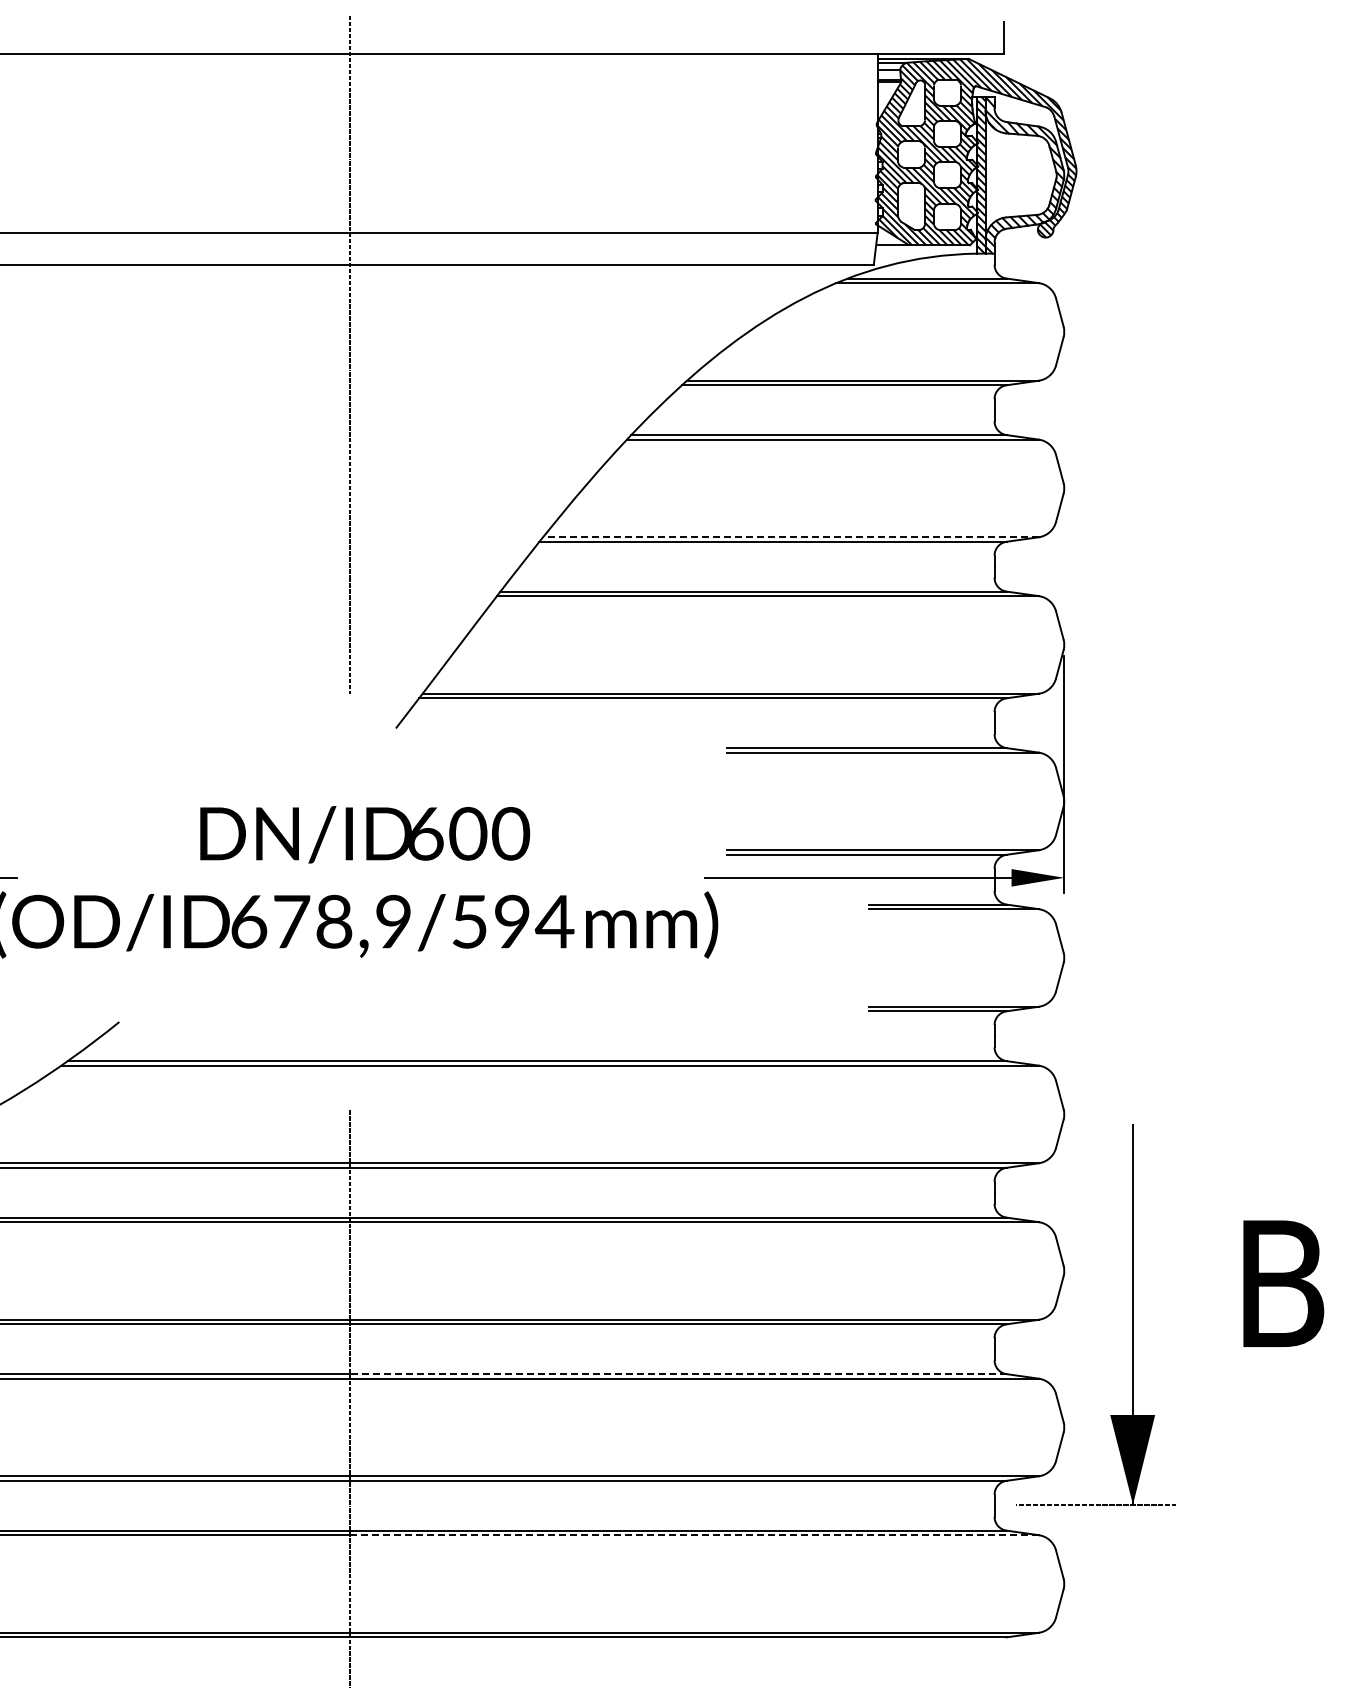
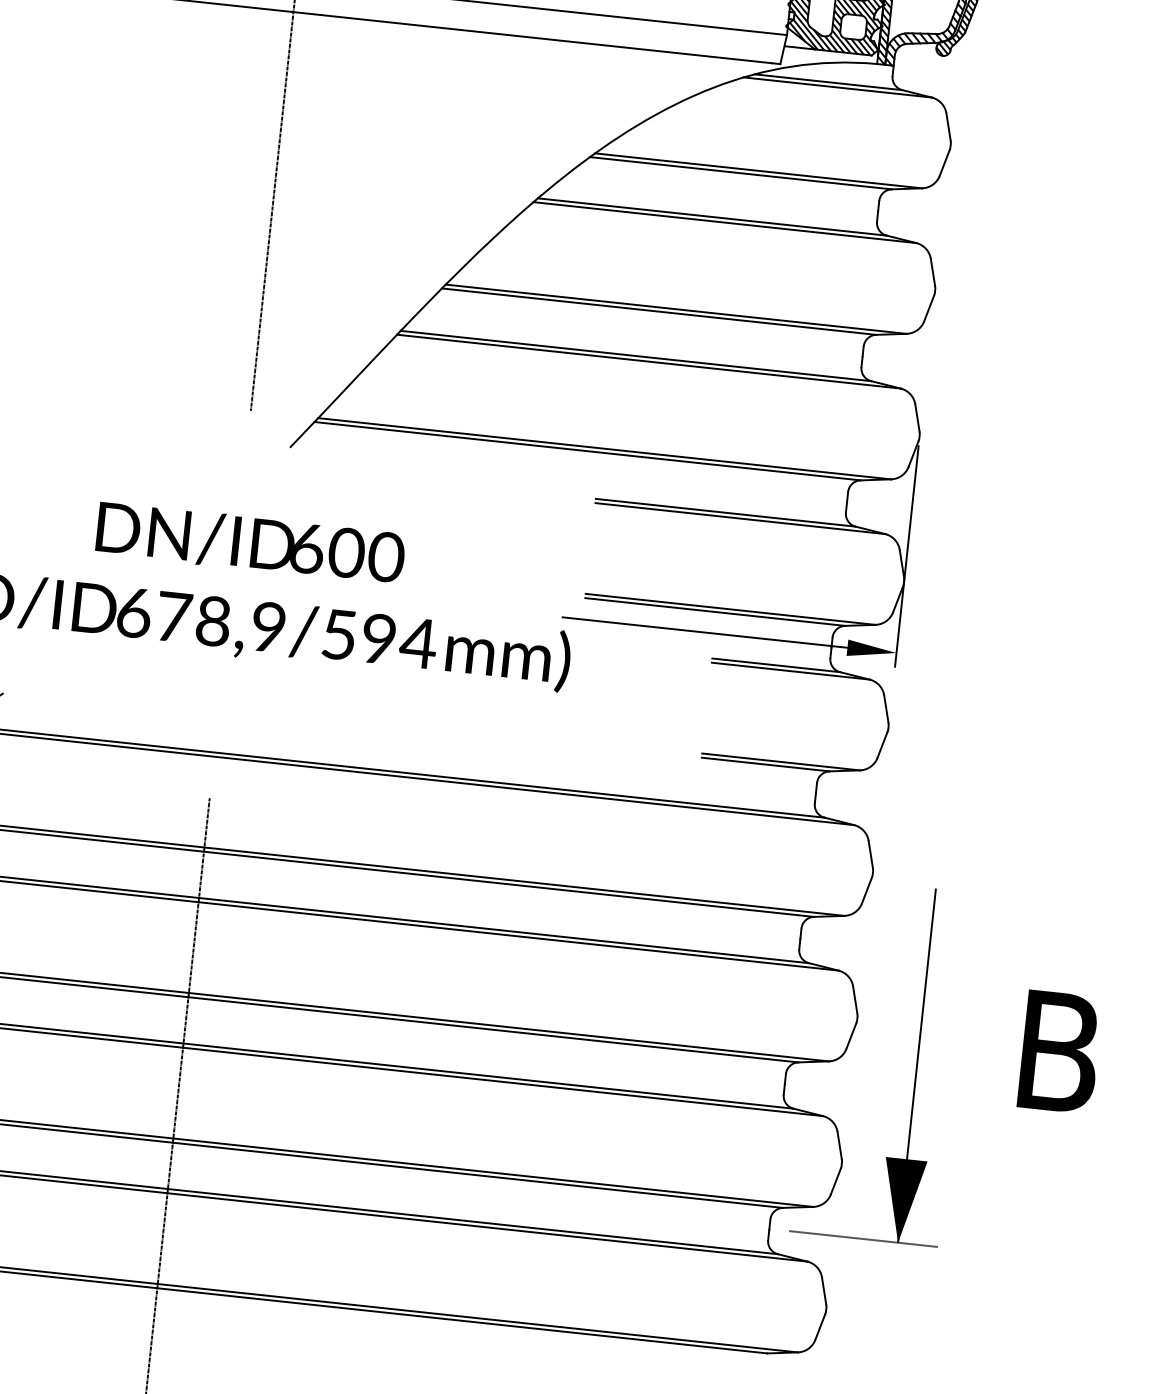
line: (790, 537) -> (675, 309), dashed -> solid
line: (678, 1374) -> (488, 1076), dashed -> solid
line: (694, 1535) -> (487, 1227), dashed -> solid

